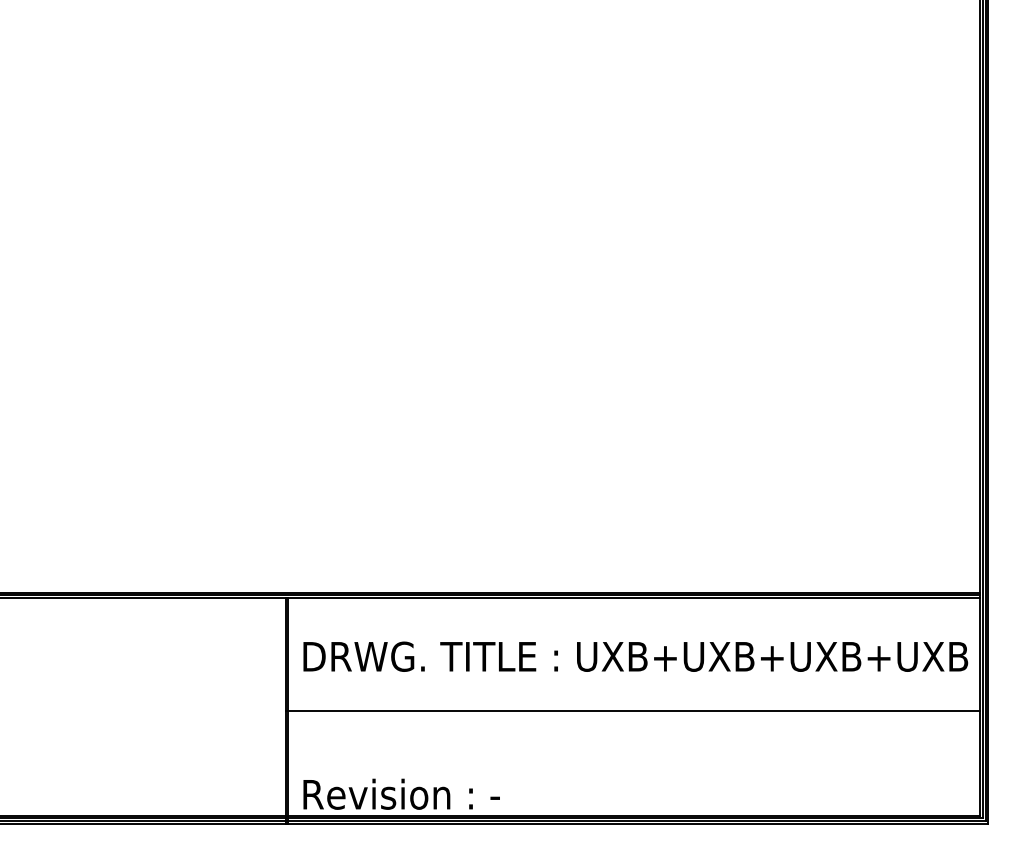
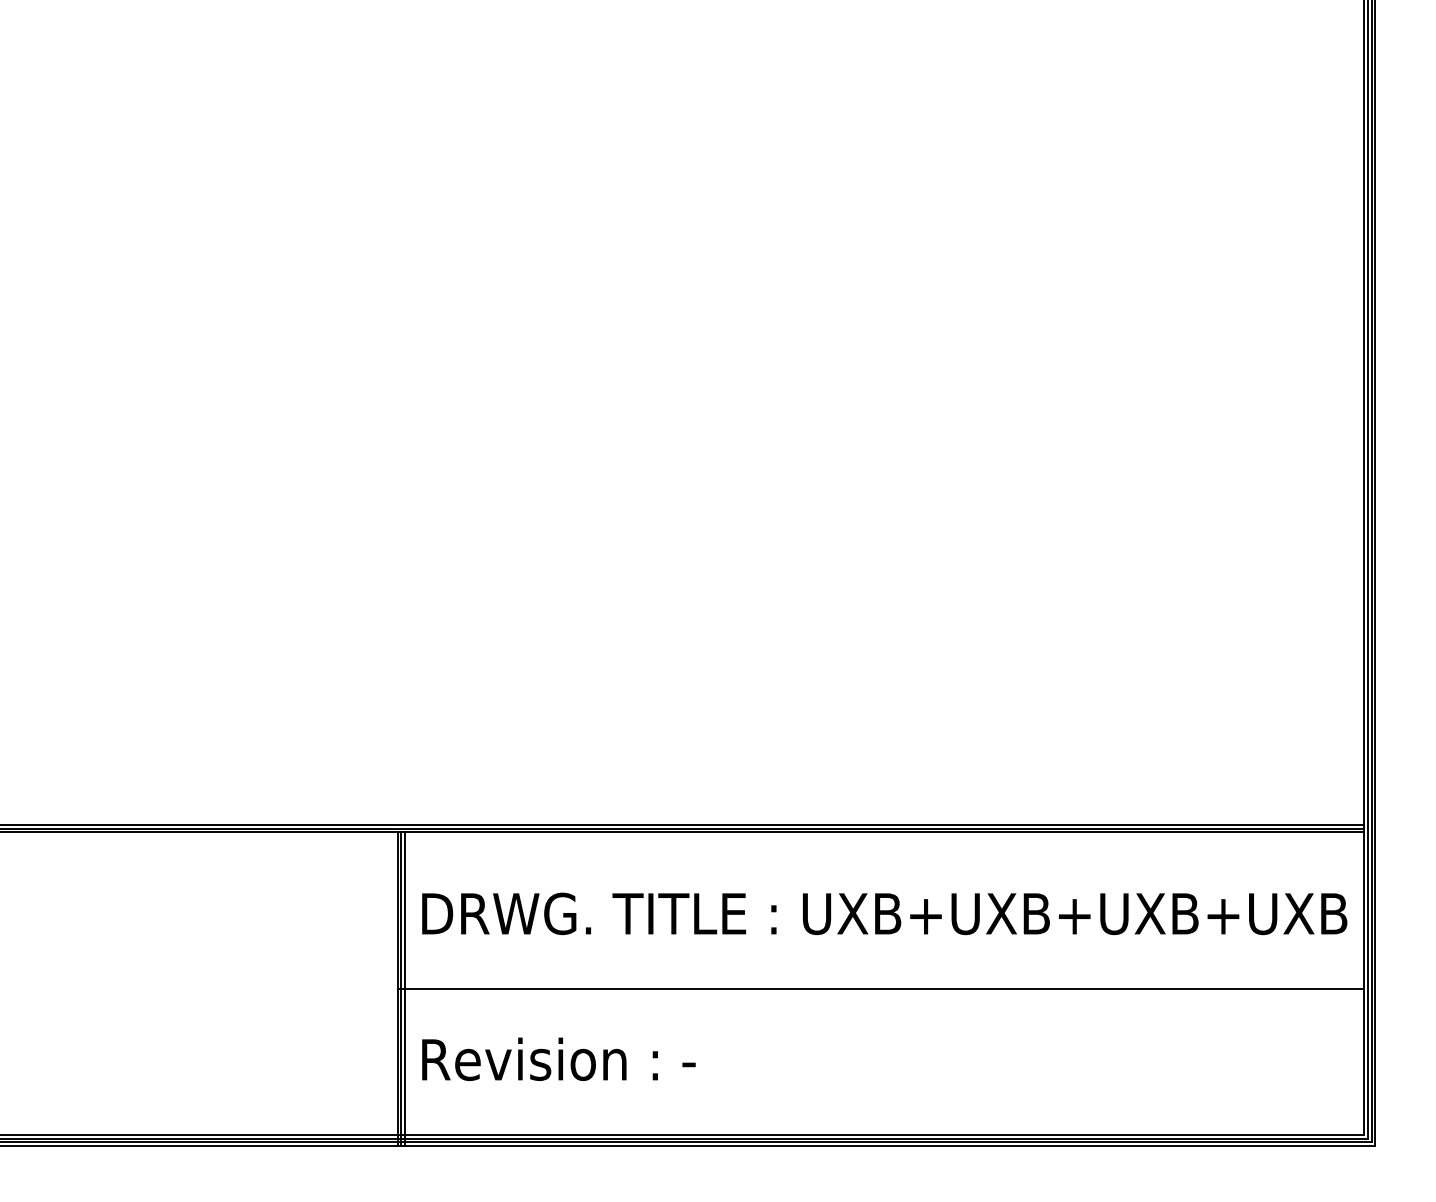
line: (291, 711) -> (405, 989), added
text: (401, 793) -> (558, 1058), moved

